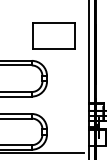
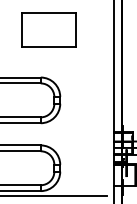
part: (53, 35) -> (48, 29), moved

